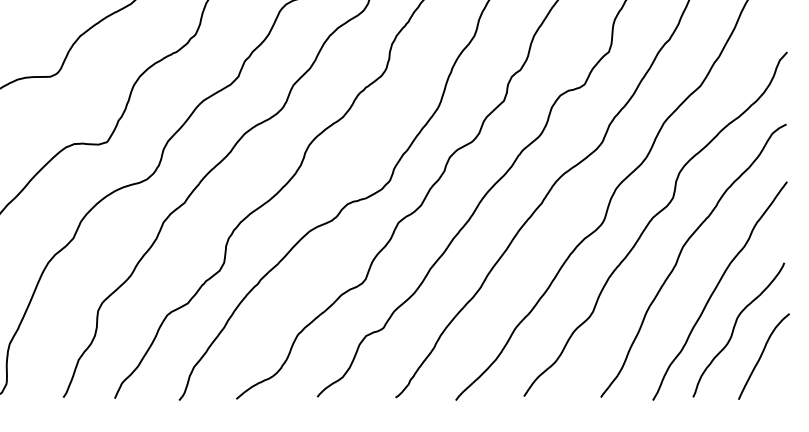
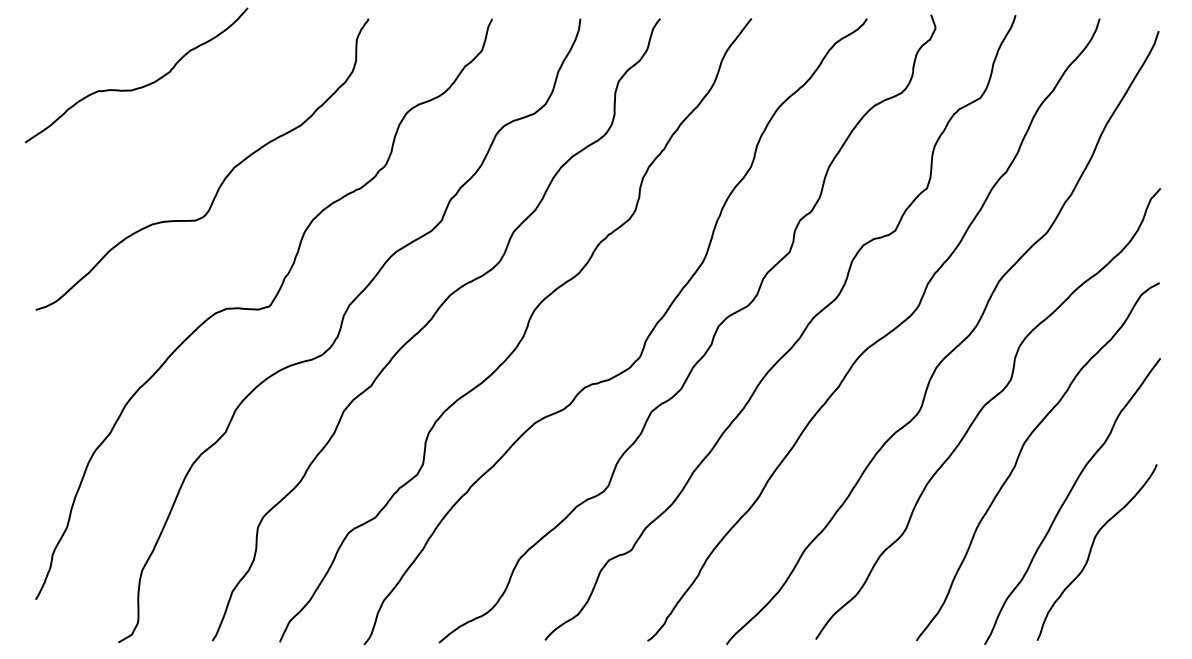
curve: (762, 354) -> (1128, 584), removed

